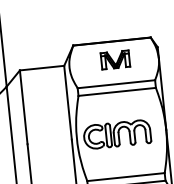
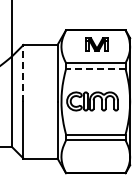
line: (116, 92) -> (95, 69), solid -> dashed
line: (23, 106) -> (23, 72), solid -> dashed

